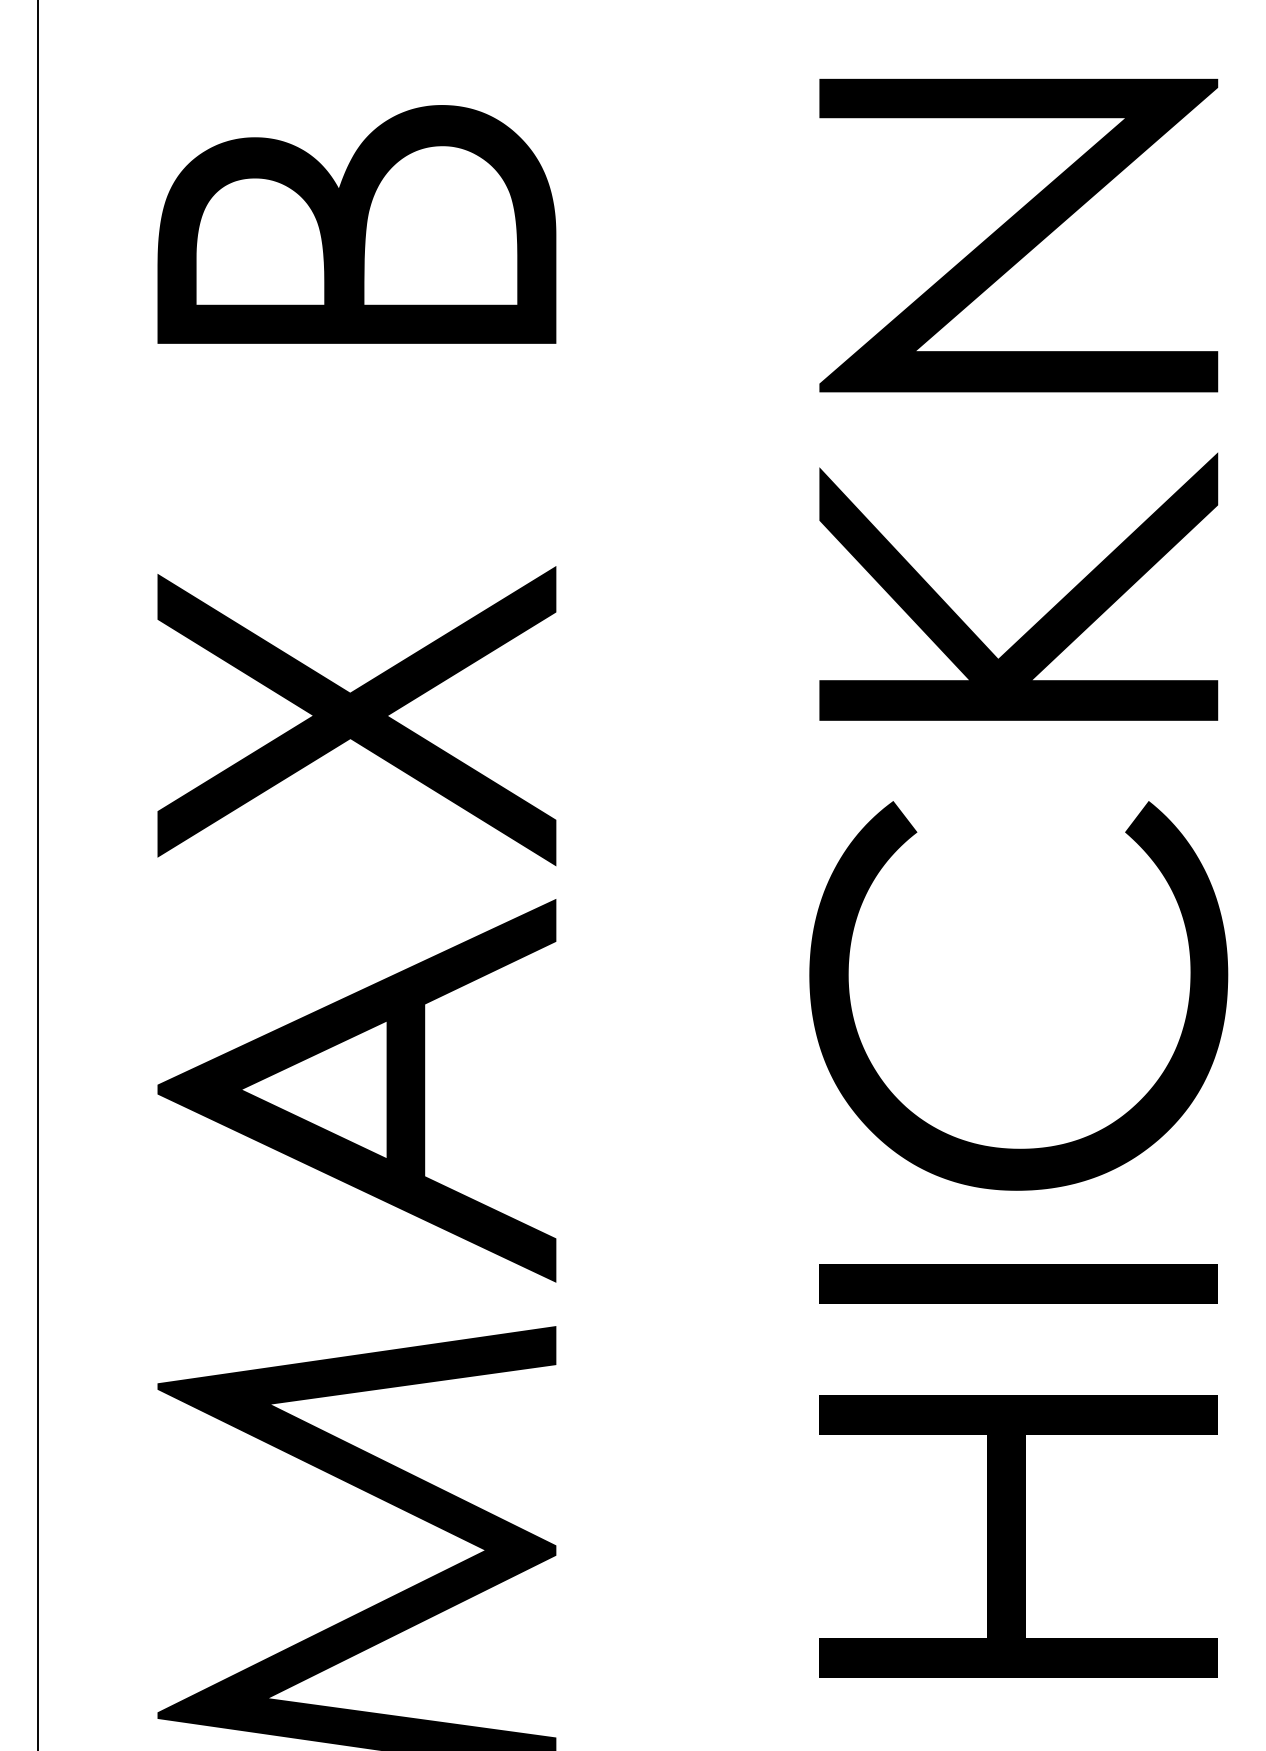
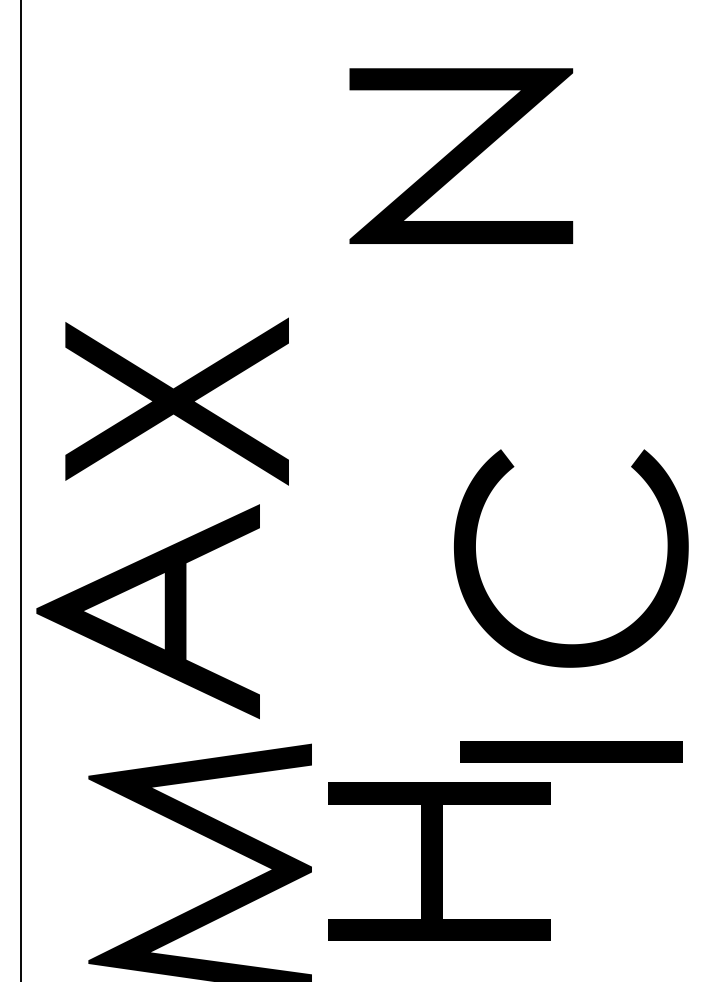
part: (355, 223) -> (199, 125), removed
part: (1019, 234) -> (461, 155), moved
fill: (1019, 585) -> (571, 328), removed
part: (355, 715) -> (176, 401), moved
part: (355, 1090) -> (147, 611), moved
part: (1019, 1282) -> (571, 751), moved
part: (1019, 1536) -> (439, 861), moved

